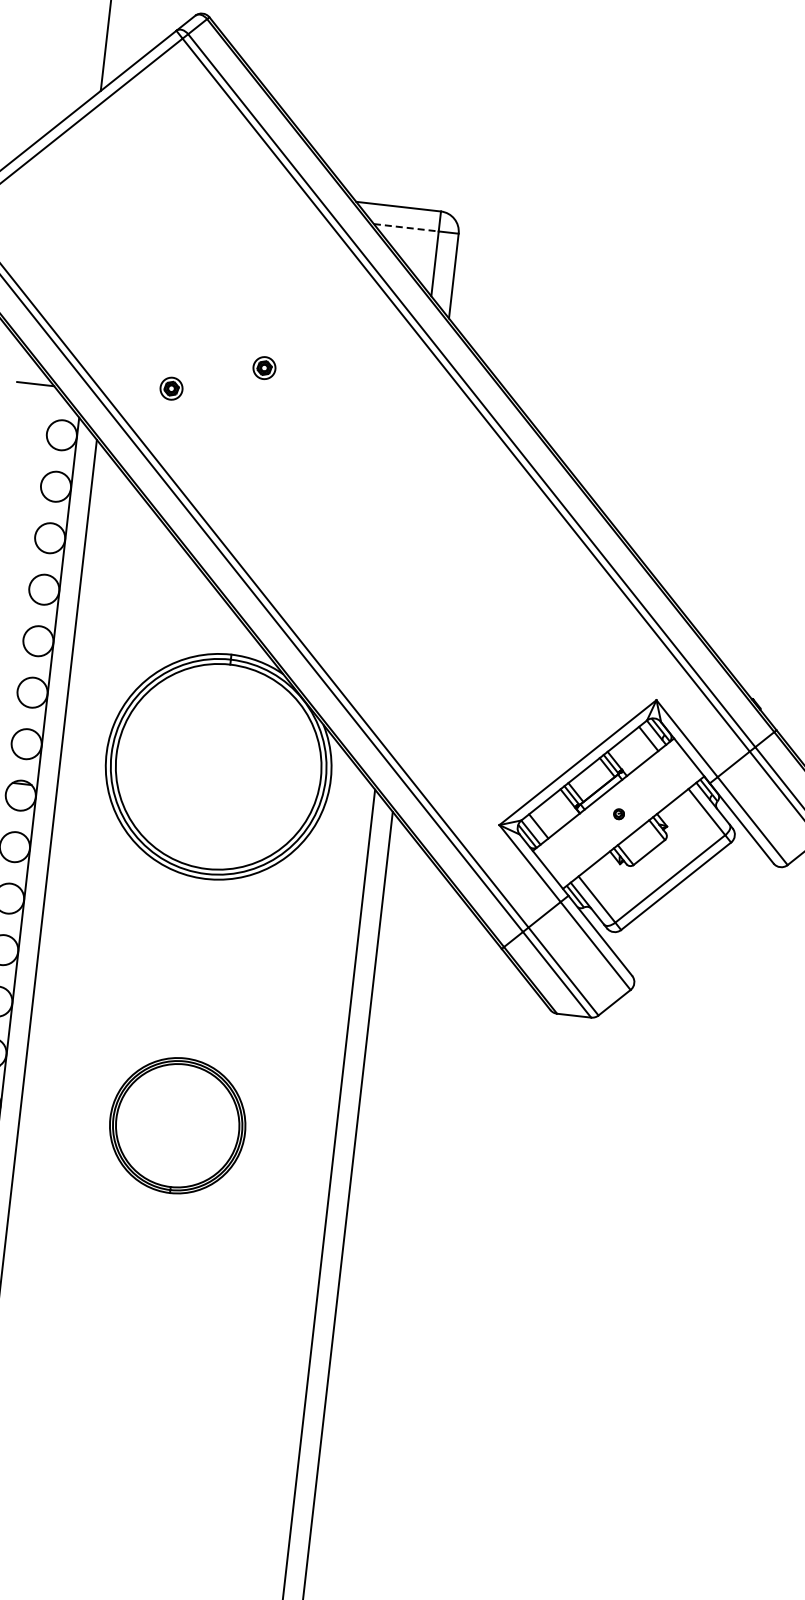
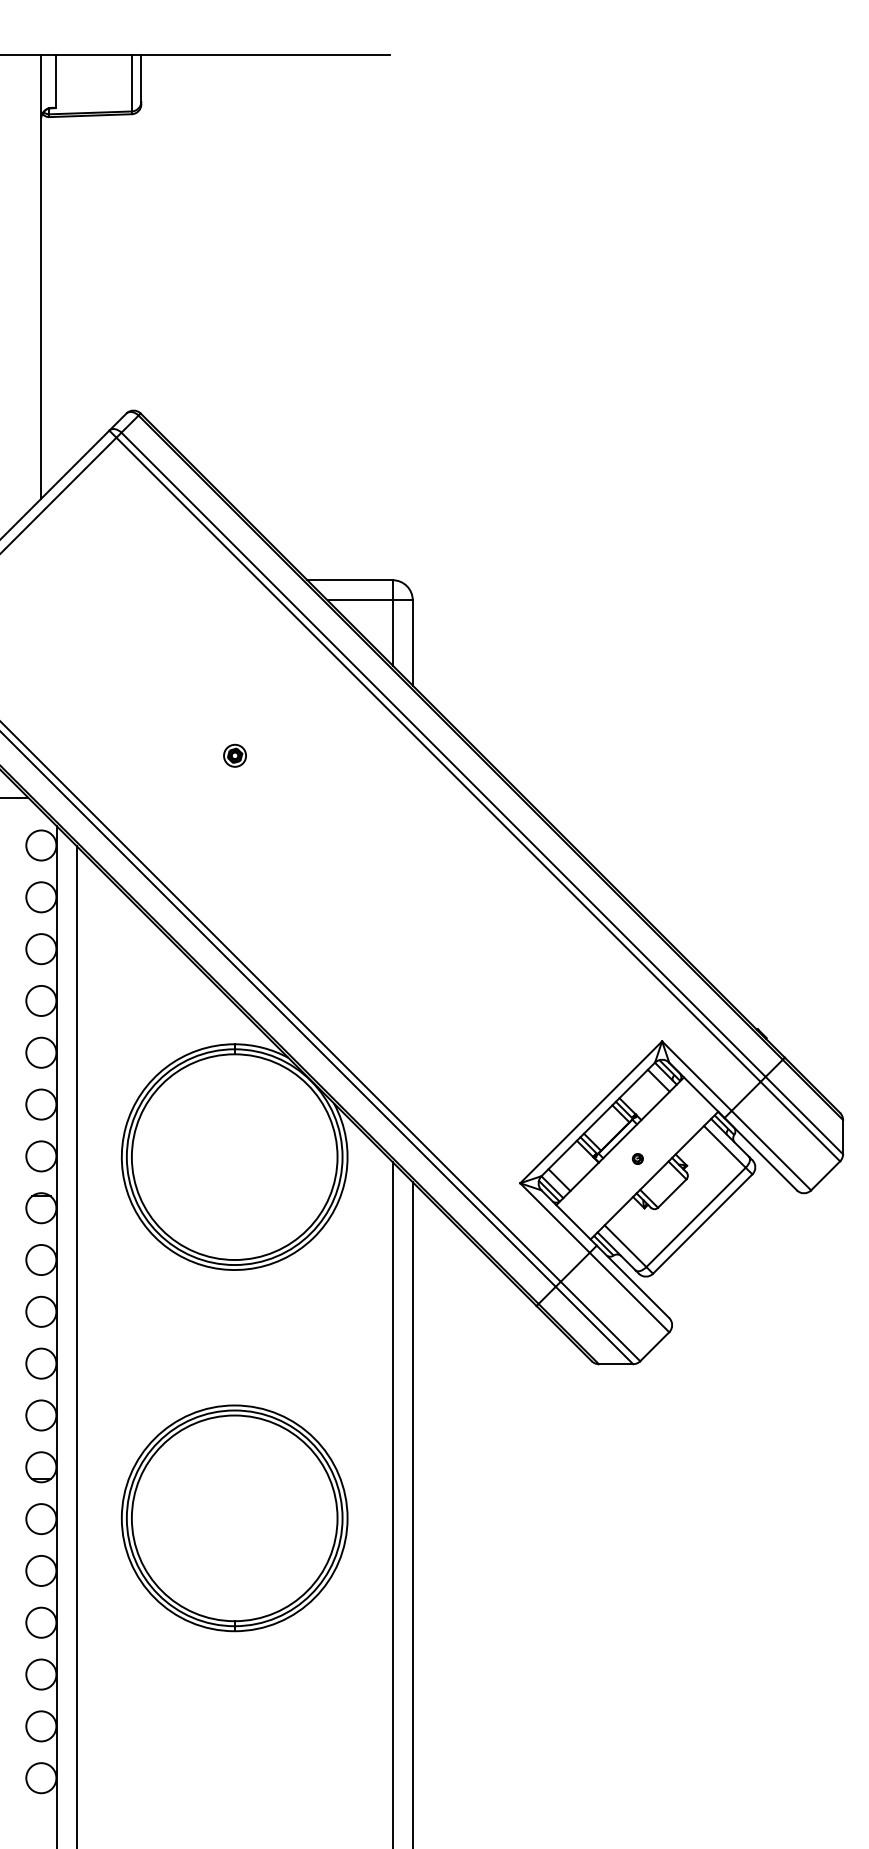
line: (406, 227) -> (360, 600), dashed -> solid
part: (171, 388) -> (144, 786), removed
part: (177, 1125) -> (234, 1518), size x1.67

